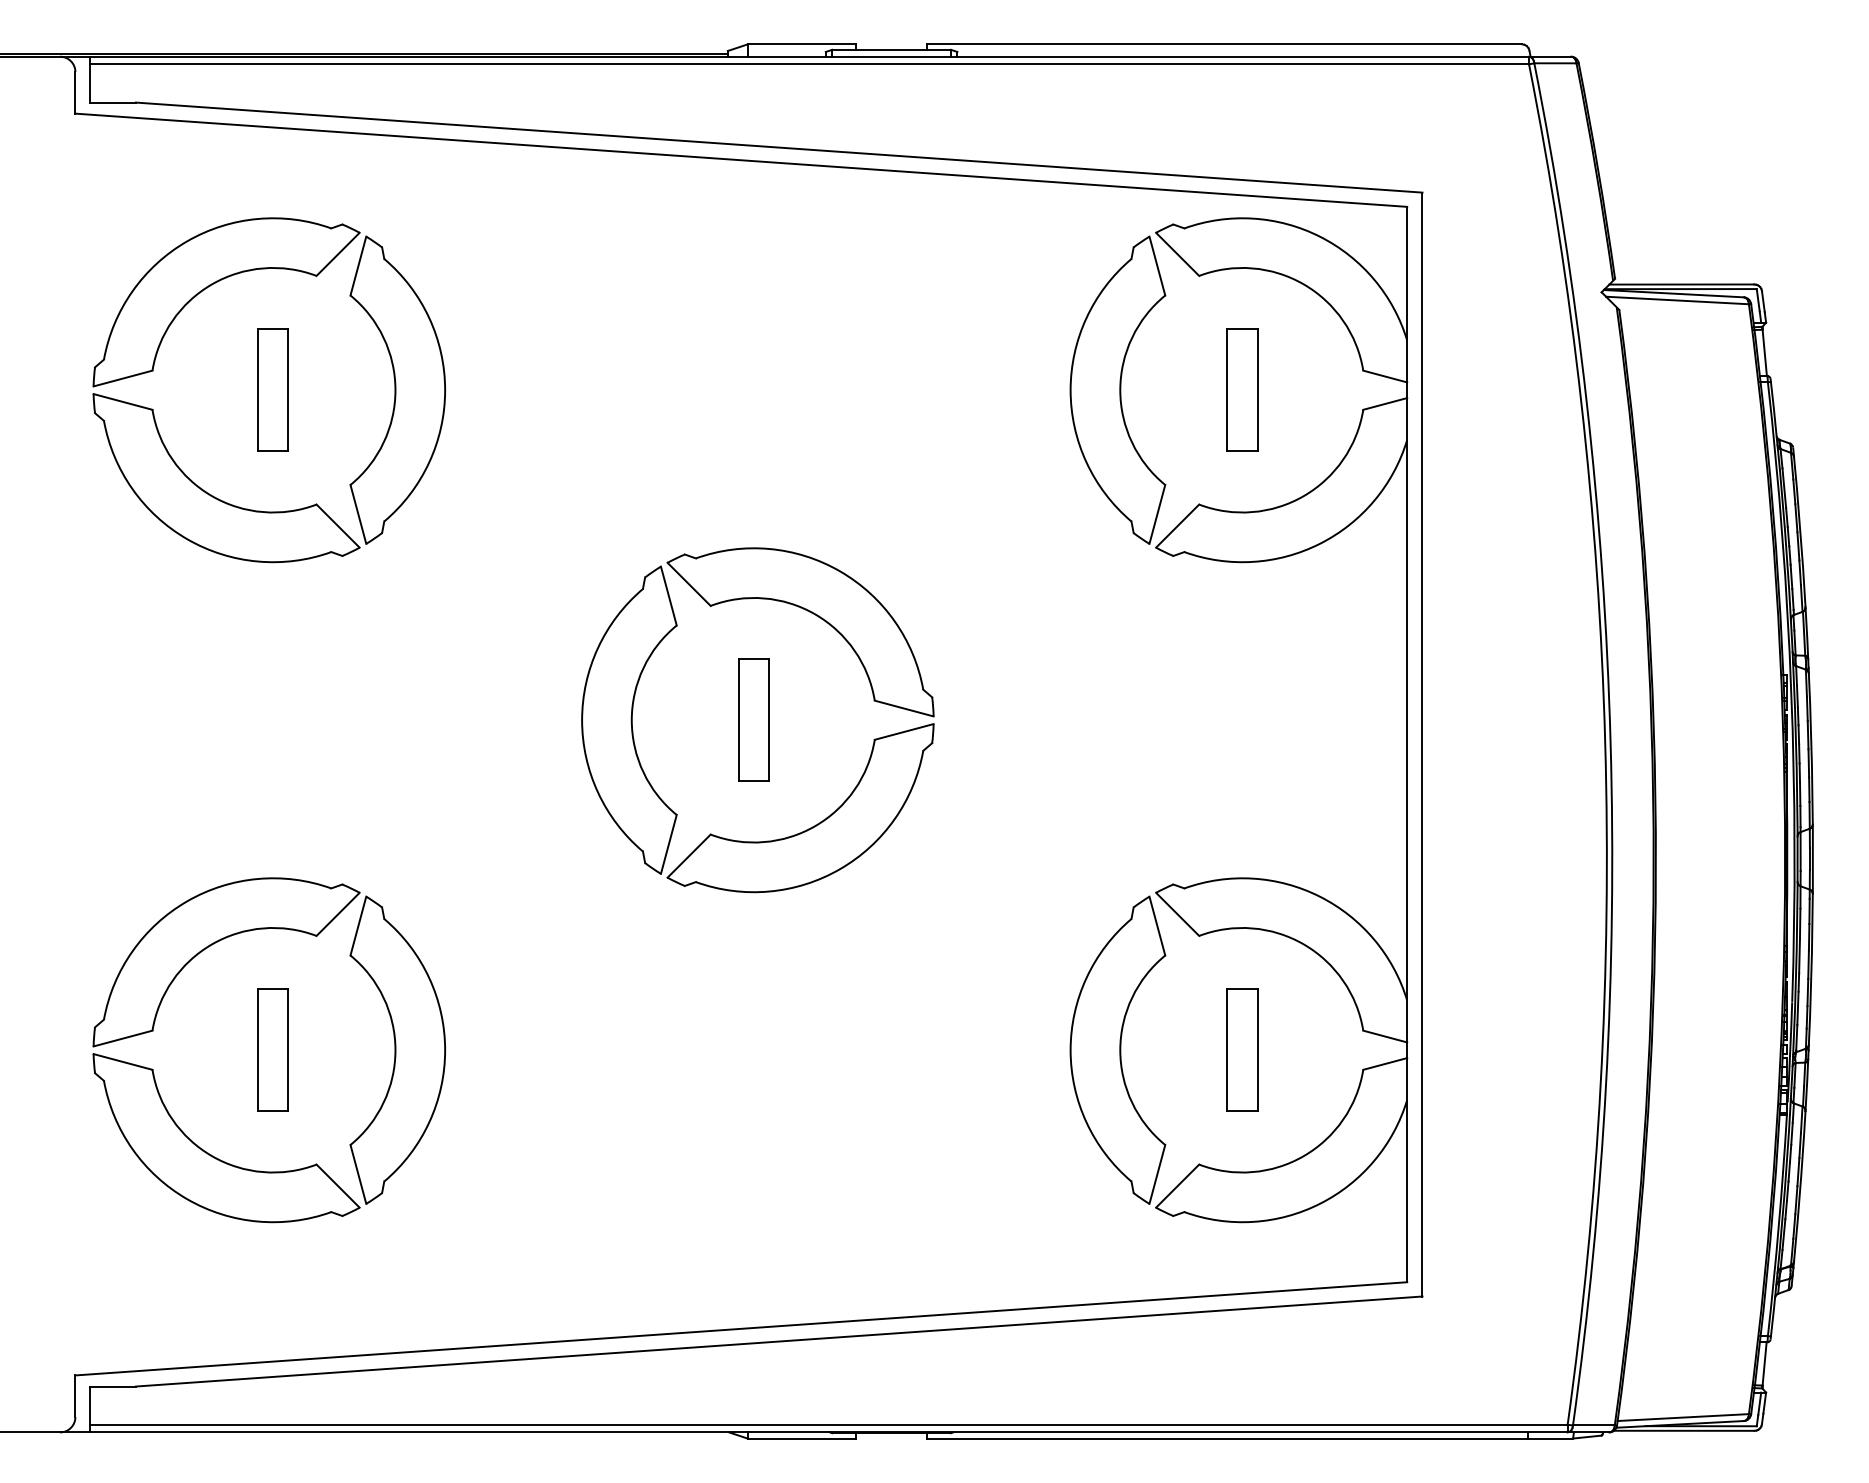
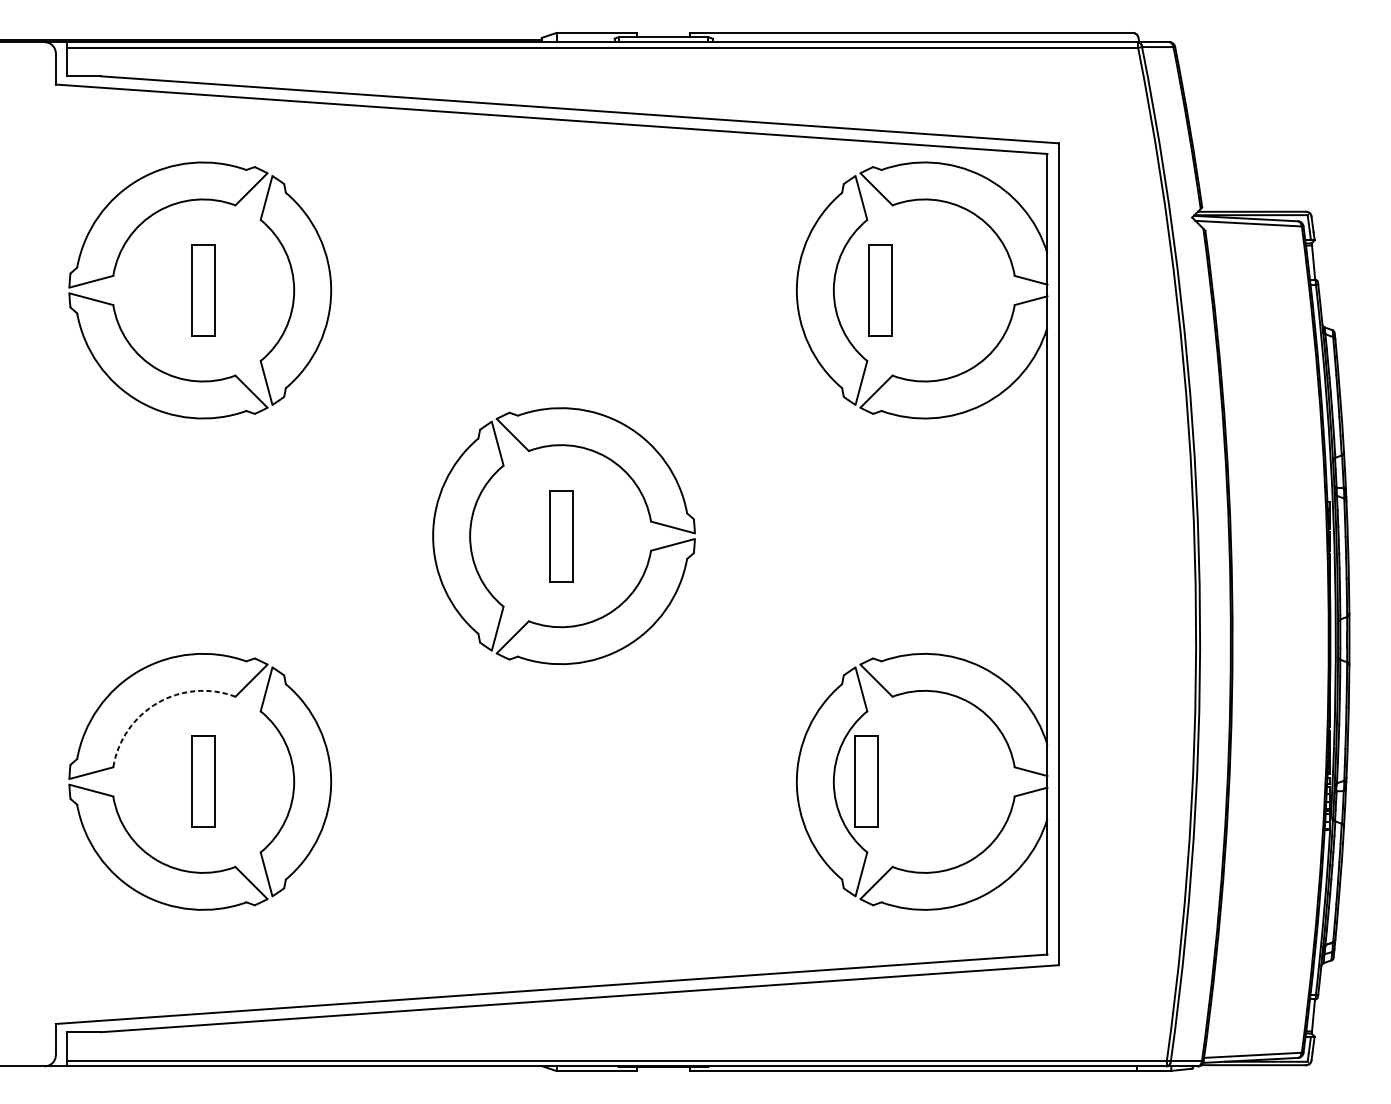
part: (1242, 389) -> (880, 289), moved
arc: (212, 944) -> (157, 703), solid -> dashed
part: (1242, 1049) -> (866, 781), moved

